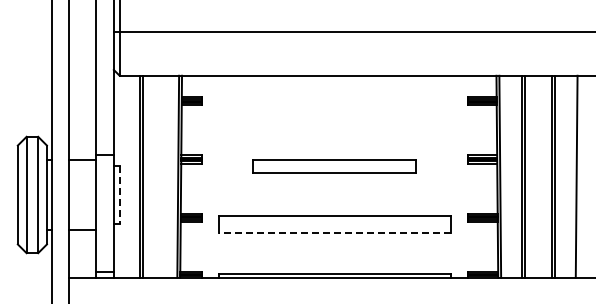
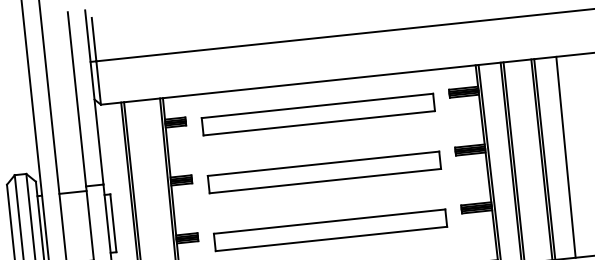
part: (334, 108) -> (318, 114), added
part: (334, 166) -> (324, 172), size x1.43
line: (119, 195) -> (113, 223), dashed -> solid
line: (334, 233) -> (331, 239), dashed -> solid

